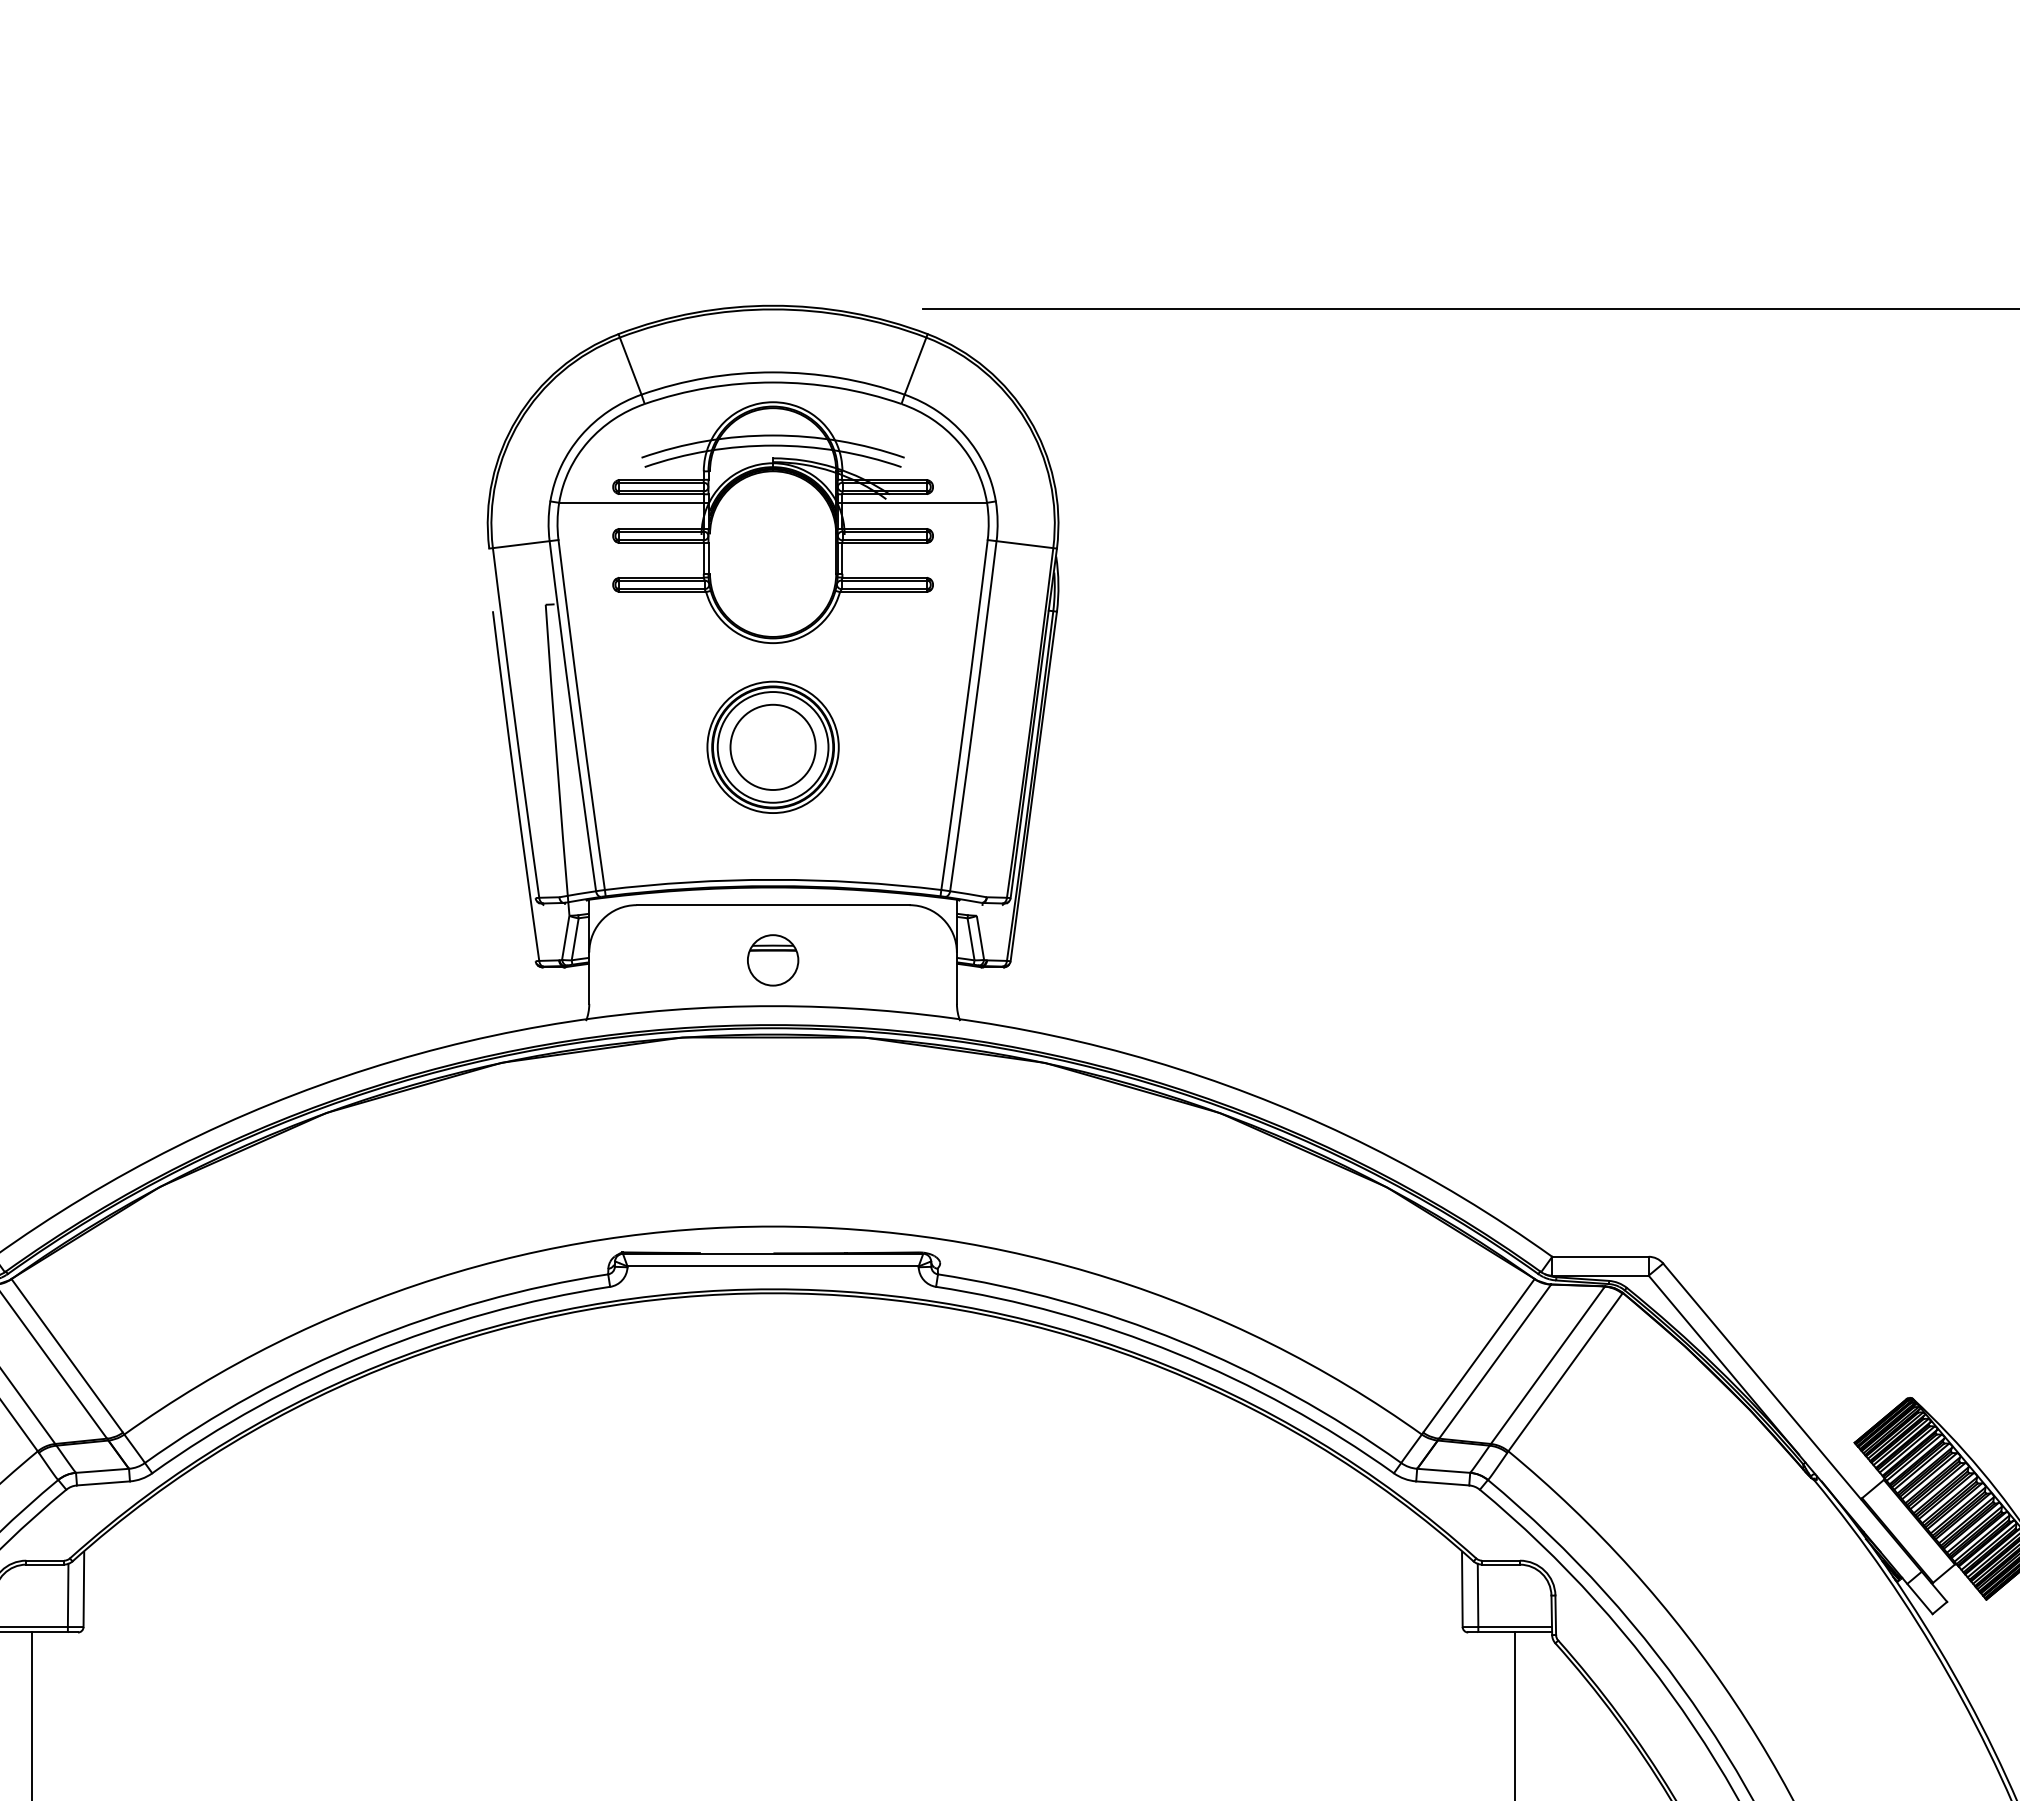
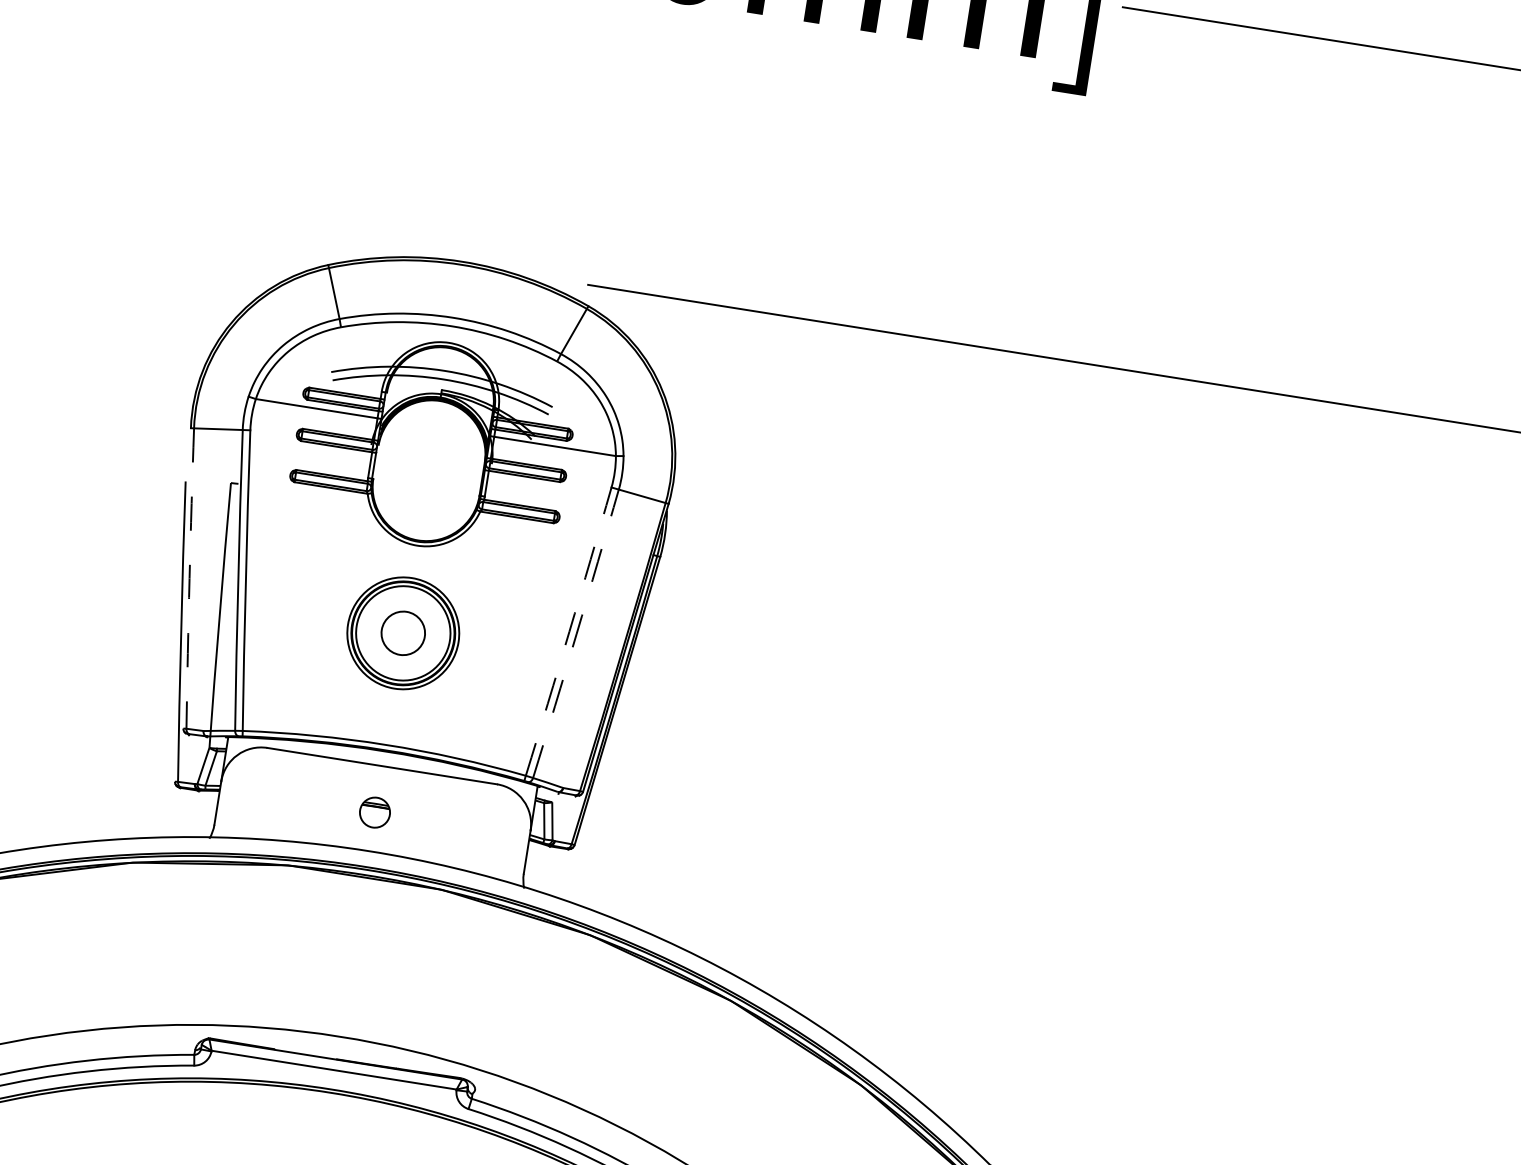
arc: (965, 715) -> (569, 632), solid -> dashed
arc: (974, 716) -> (576, 634), solid -> dashed
arc: (515, 723) -> (189, 578), solid -> dashed
circle: (772, 747) -> (402, 633), size x0.6
part: (773, 960) -> (375, 812), size x0.7

